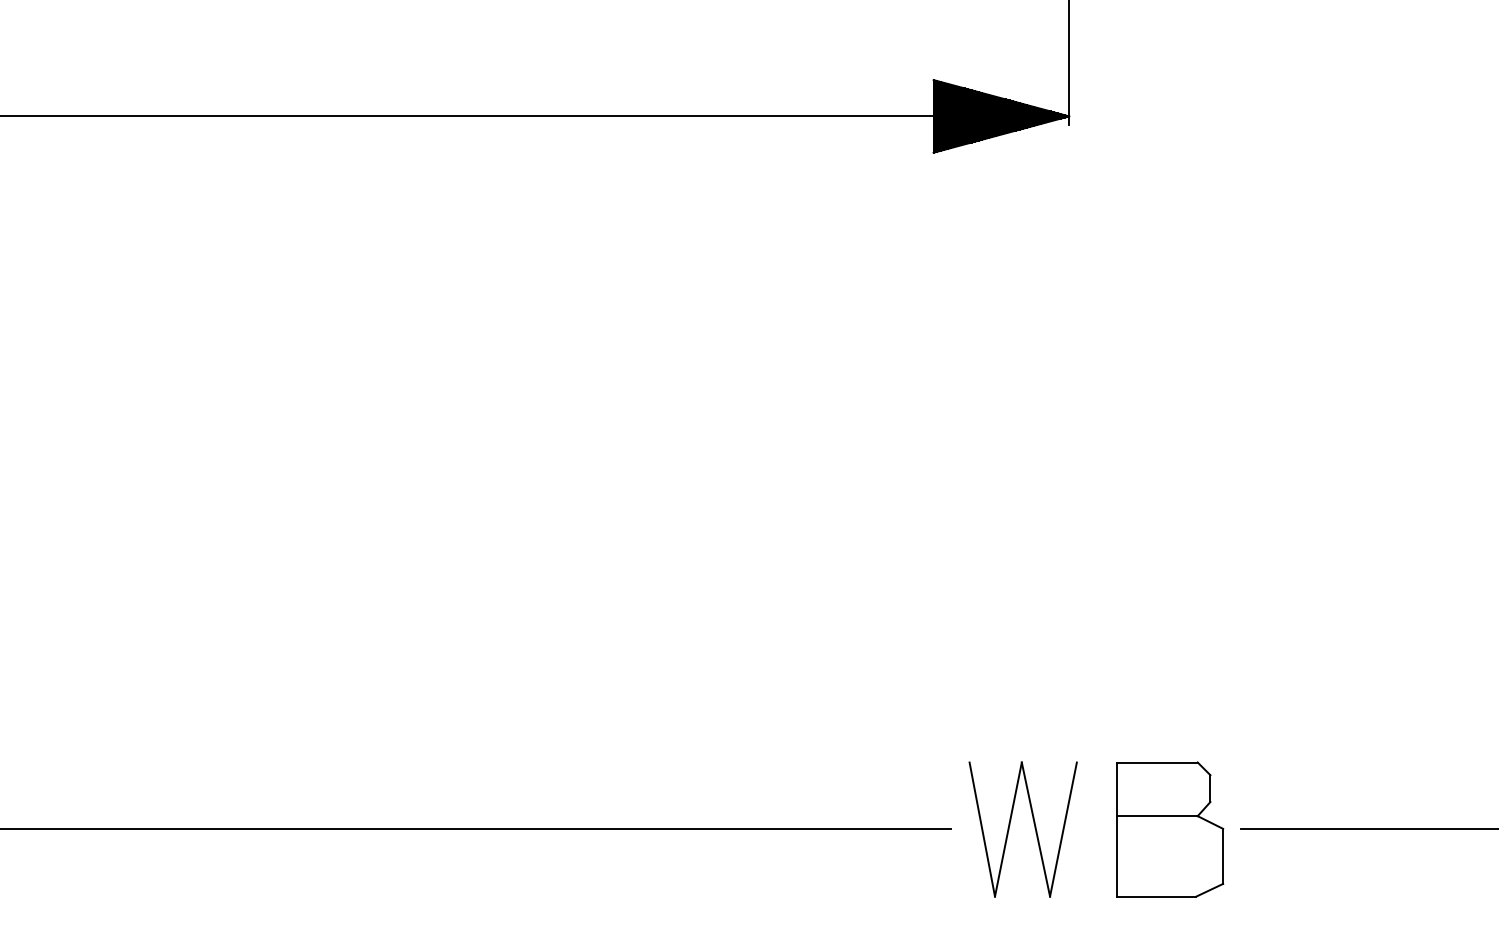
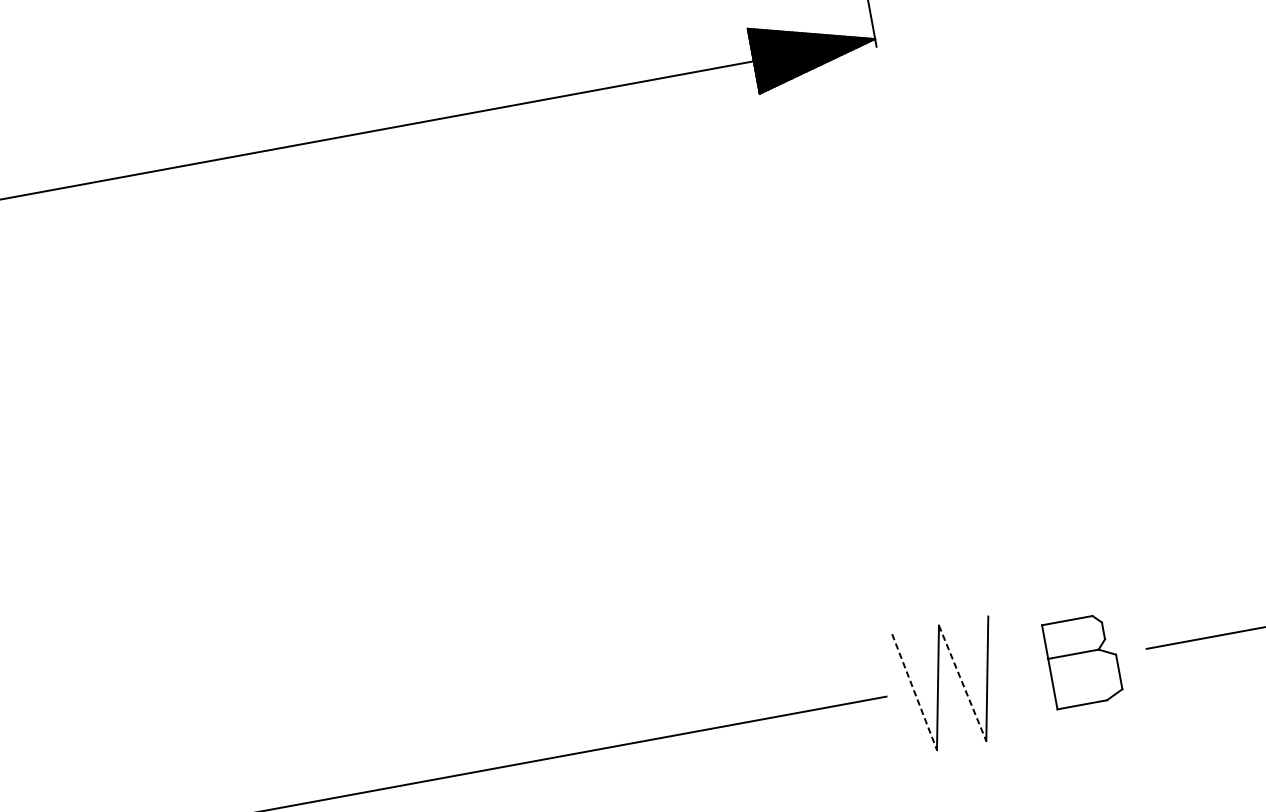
line: (1035, 829) -> (962, 683), solid -> dashed
part: (1170, 829) -> (1083, 661), size x0.7
line: (982, 830) -> (914, 692), solid -> dashed

